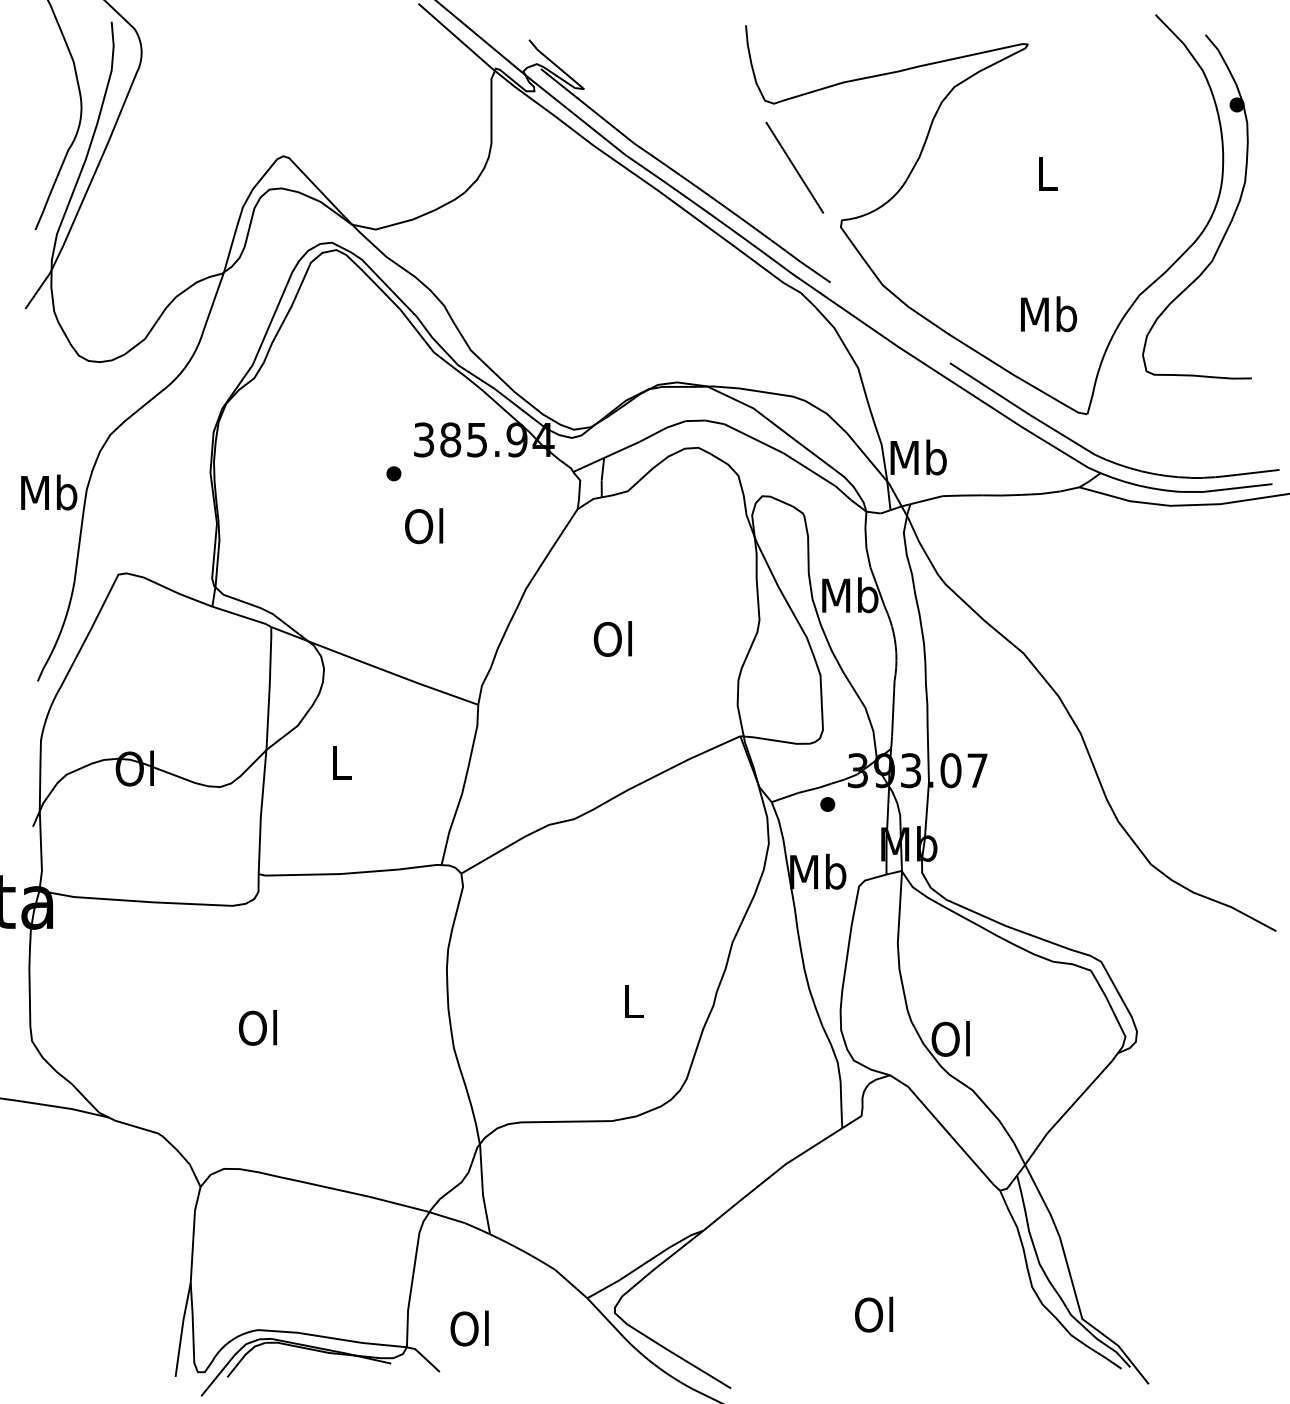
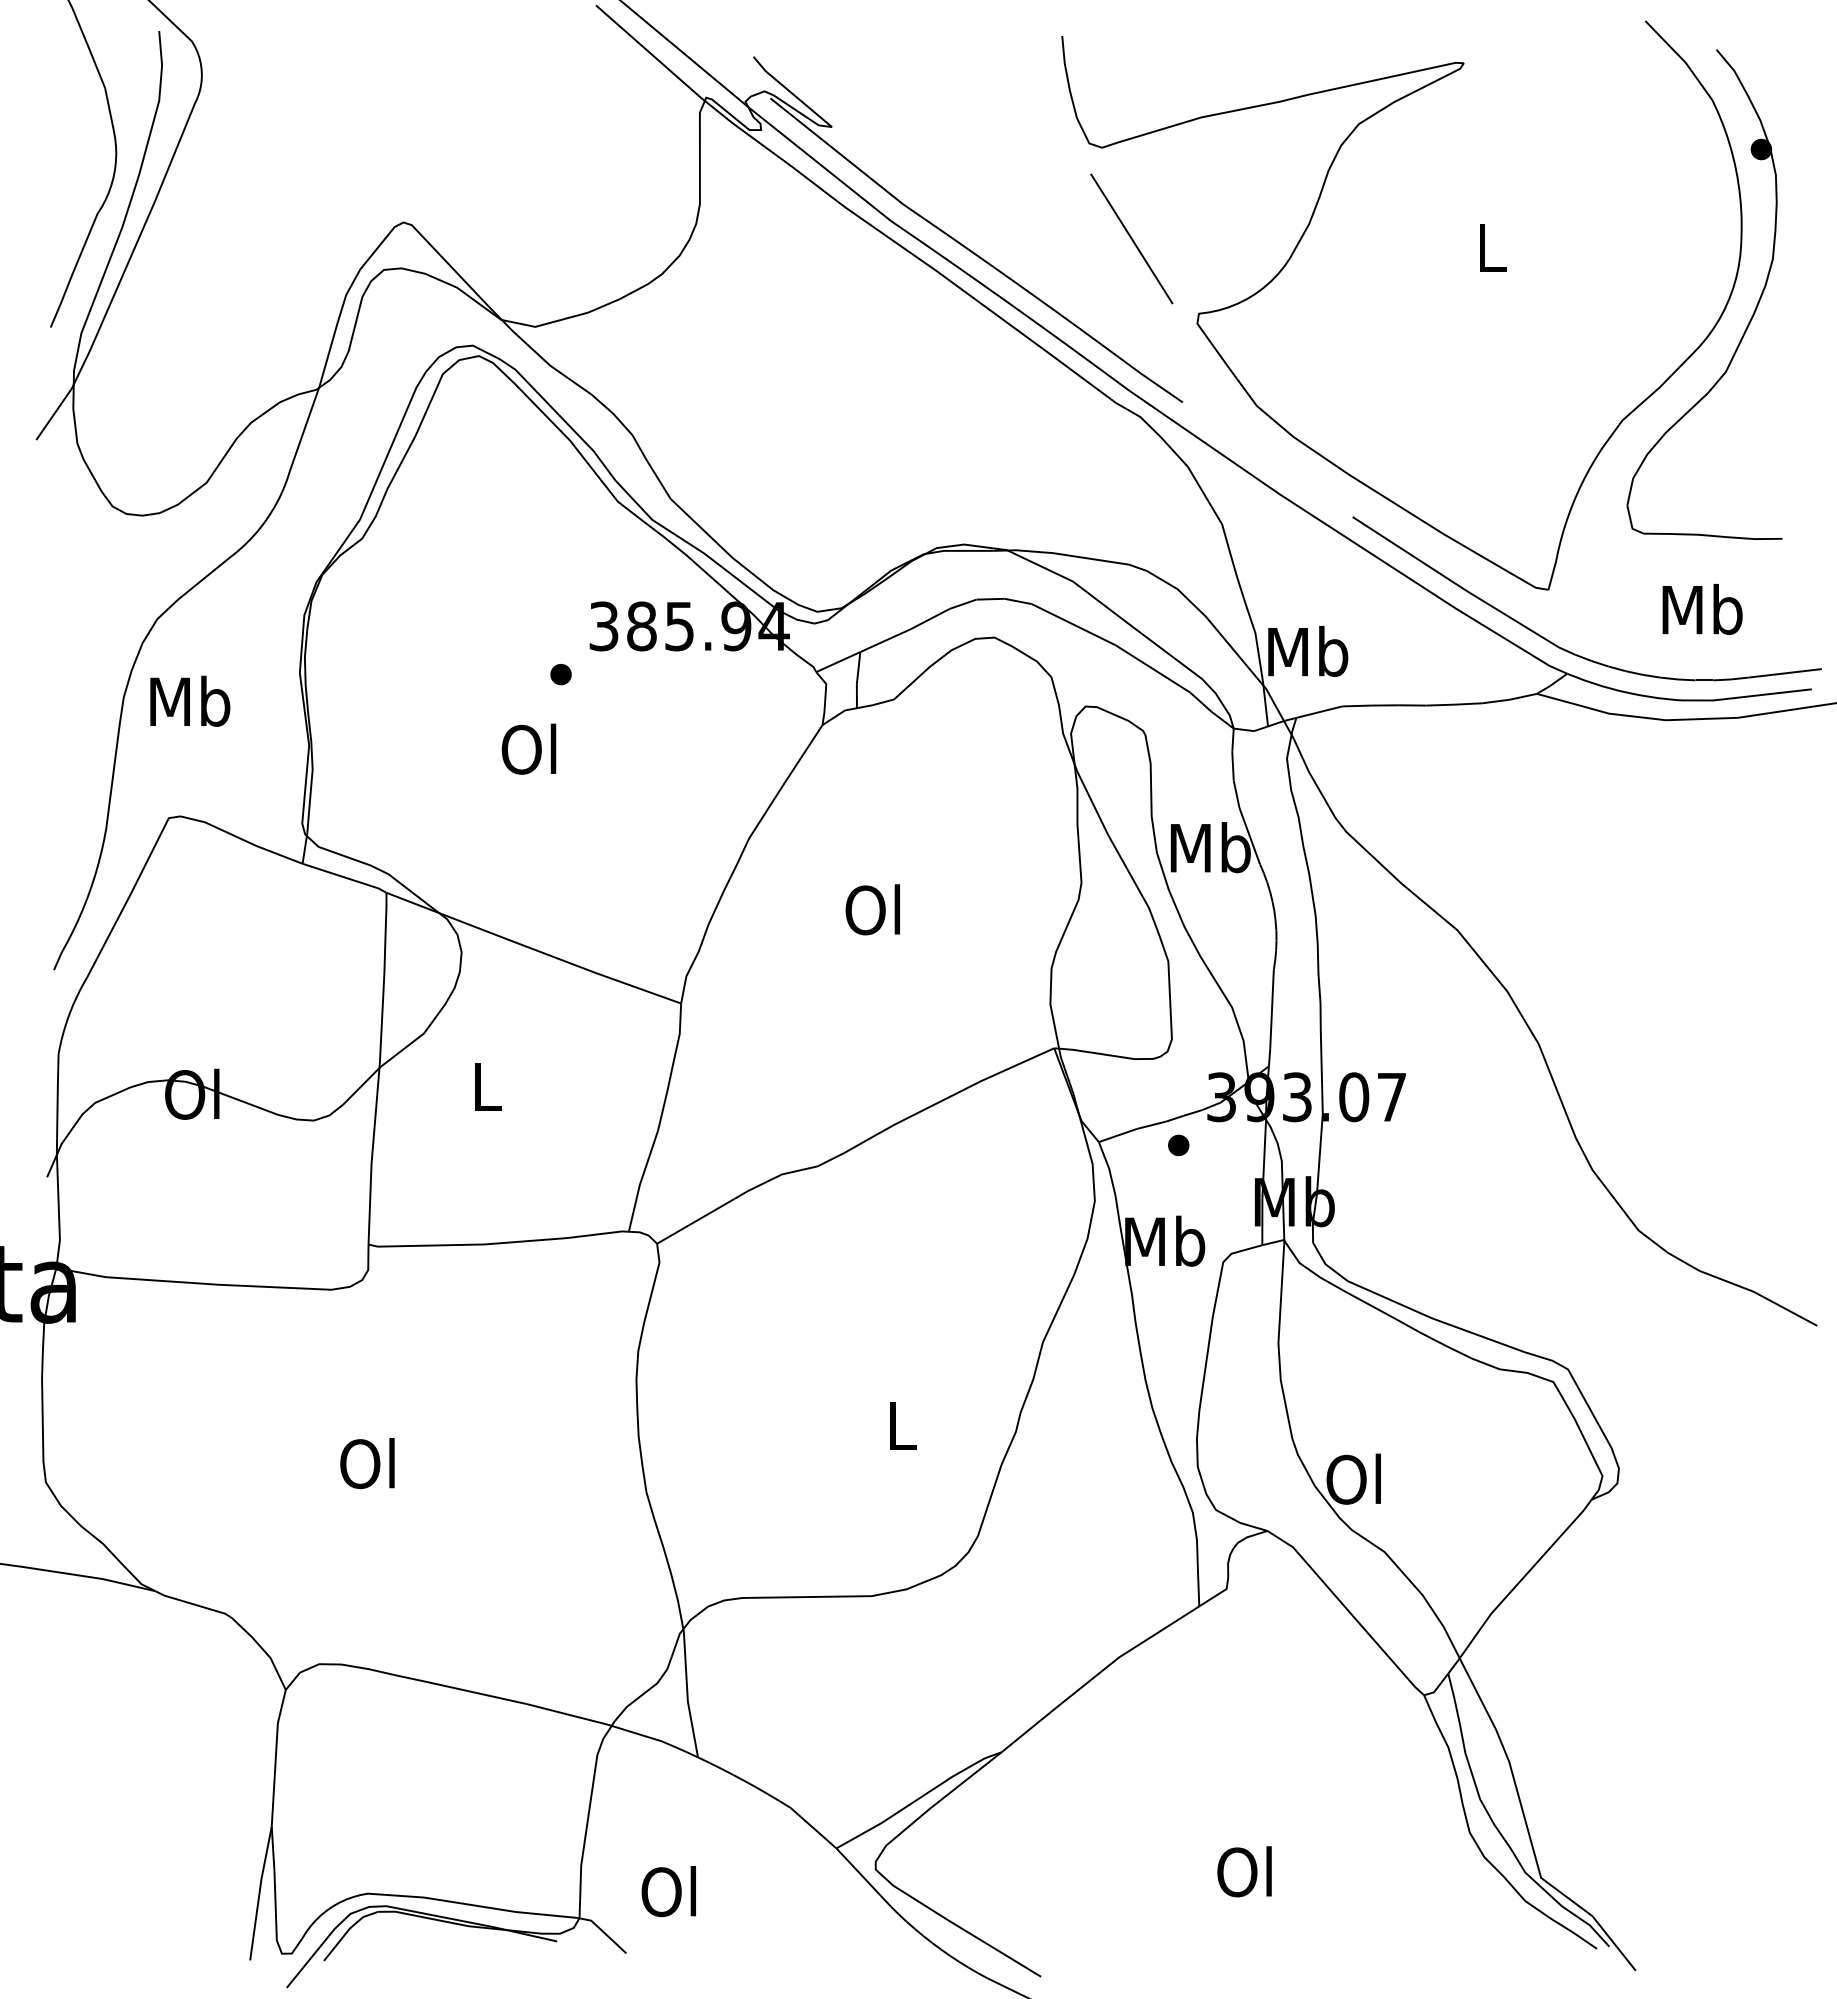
text: (1048, 314) -> (1702, 609), moved
text: (49, 491) -> (190, 700), moved
text: (423, 525) -> (528, 748), moved

